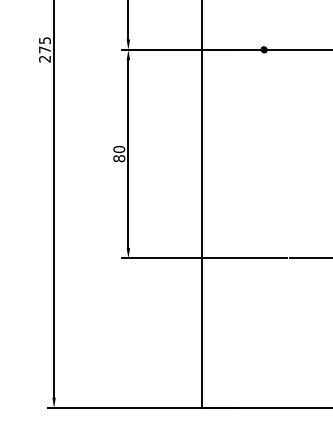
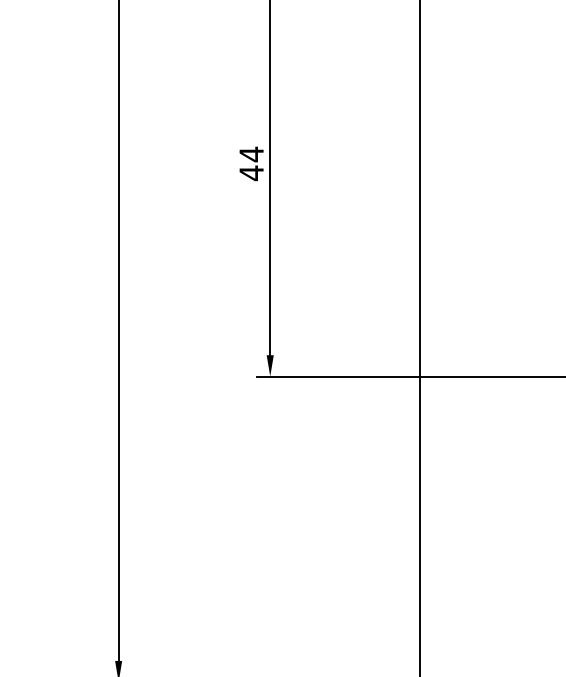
text: (119, 153) -> (252, 162), 80 -> 44

